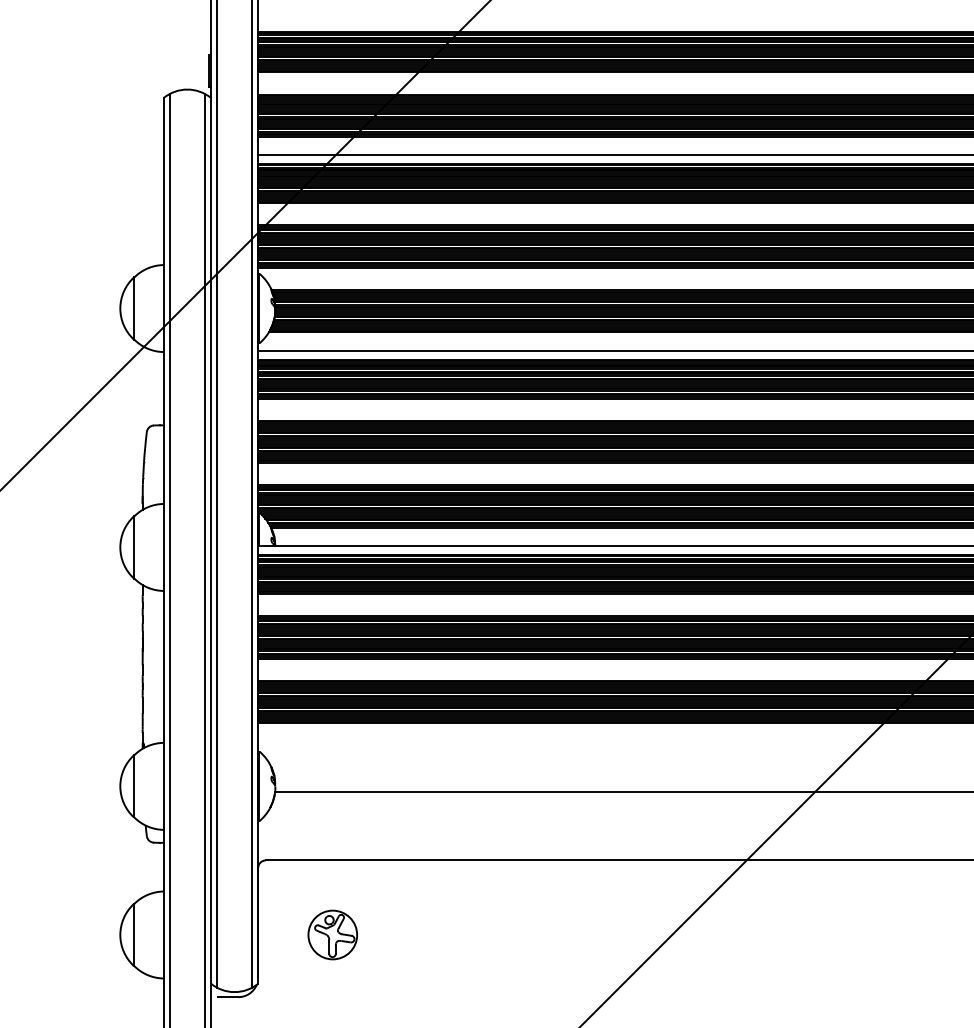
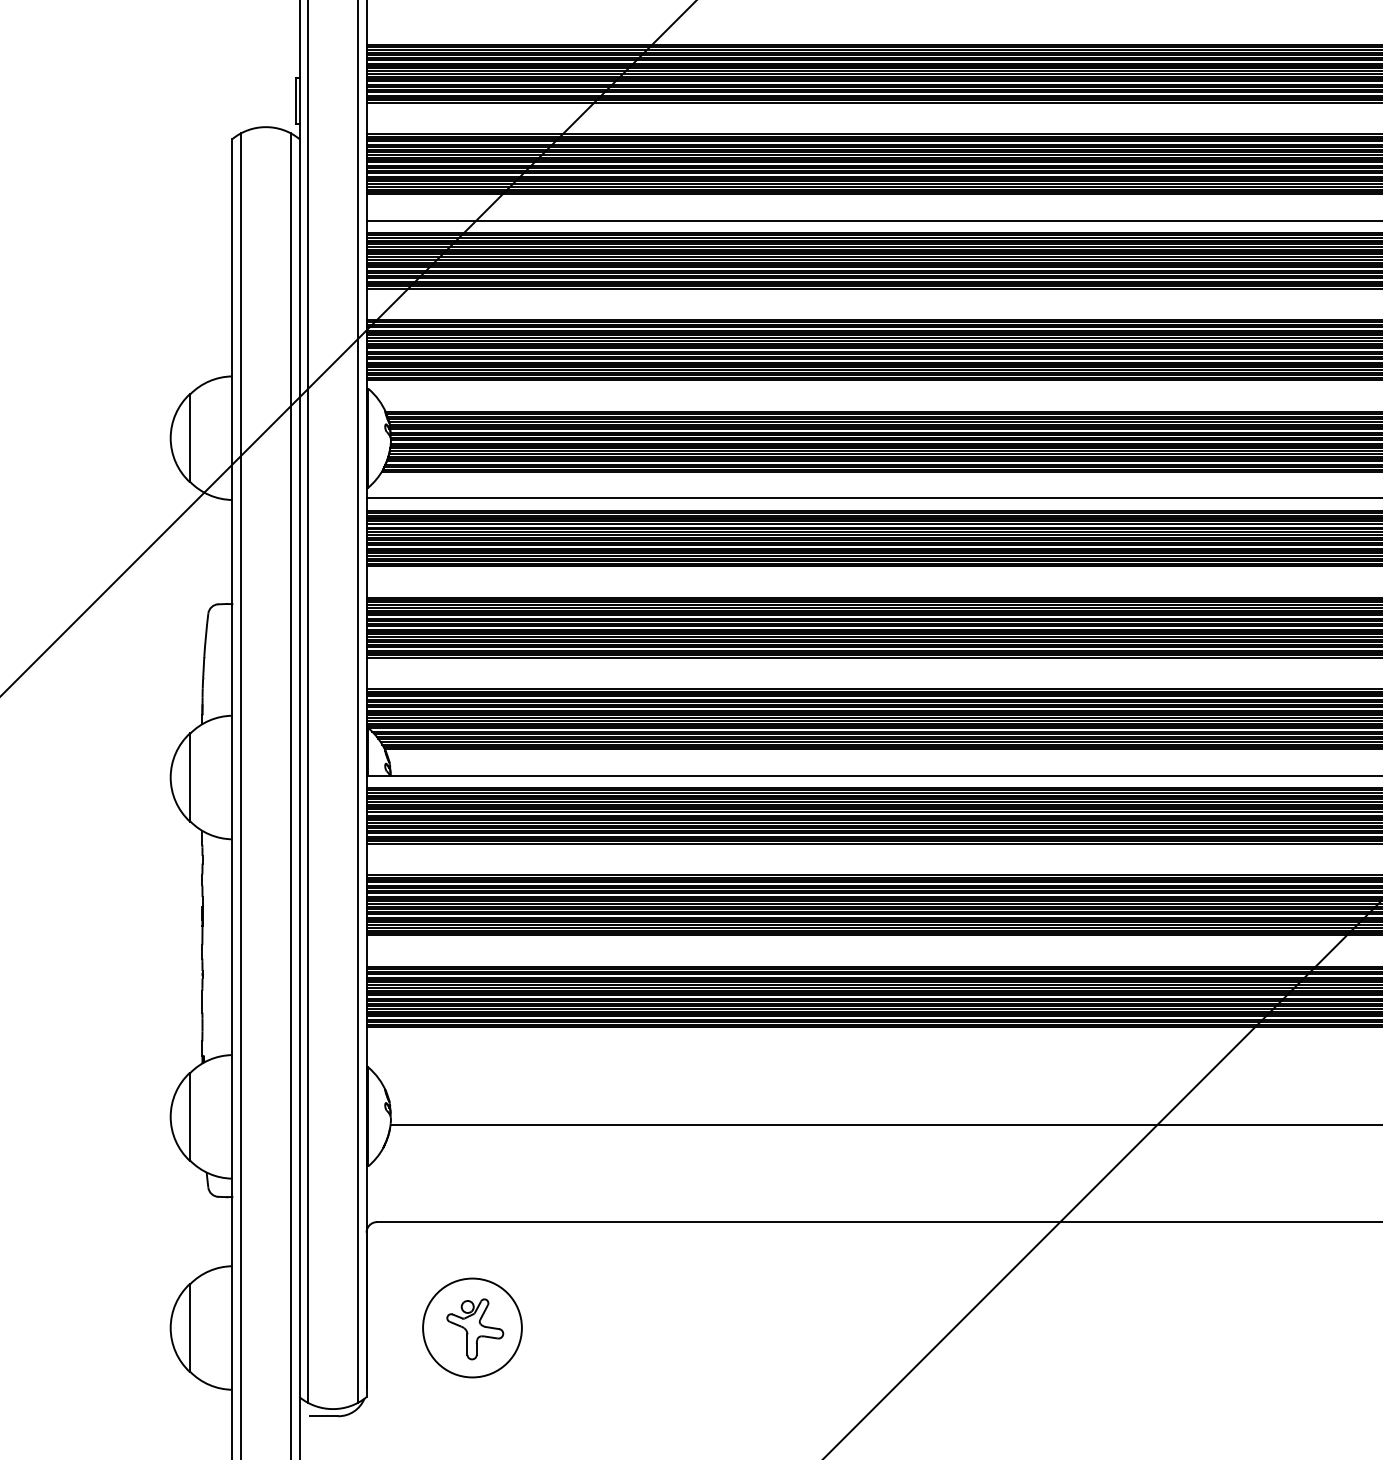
circle: (332, 934) -> (472, 1327), size x1.43

